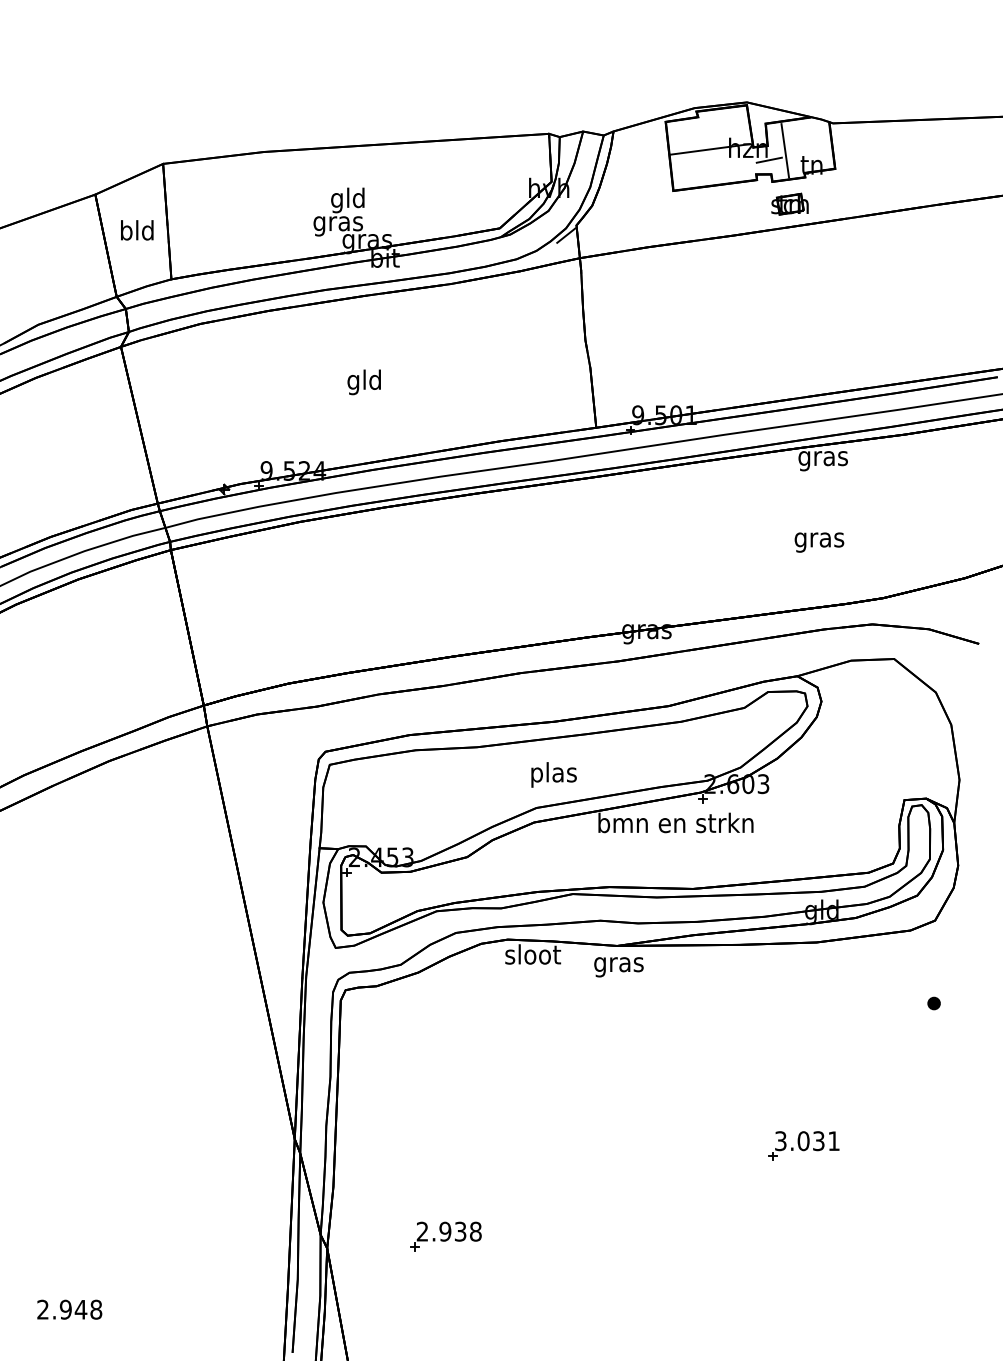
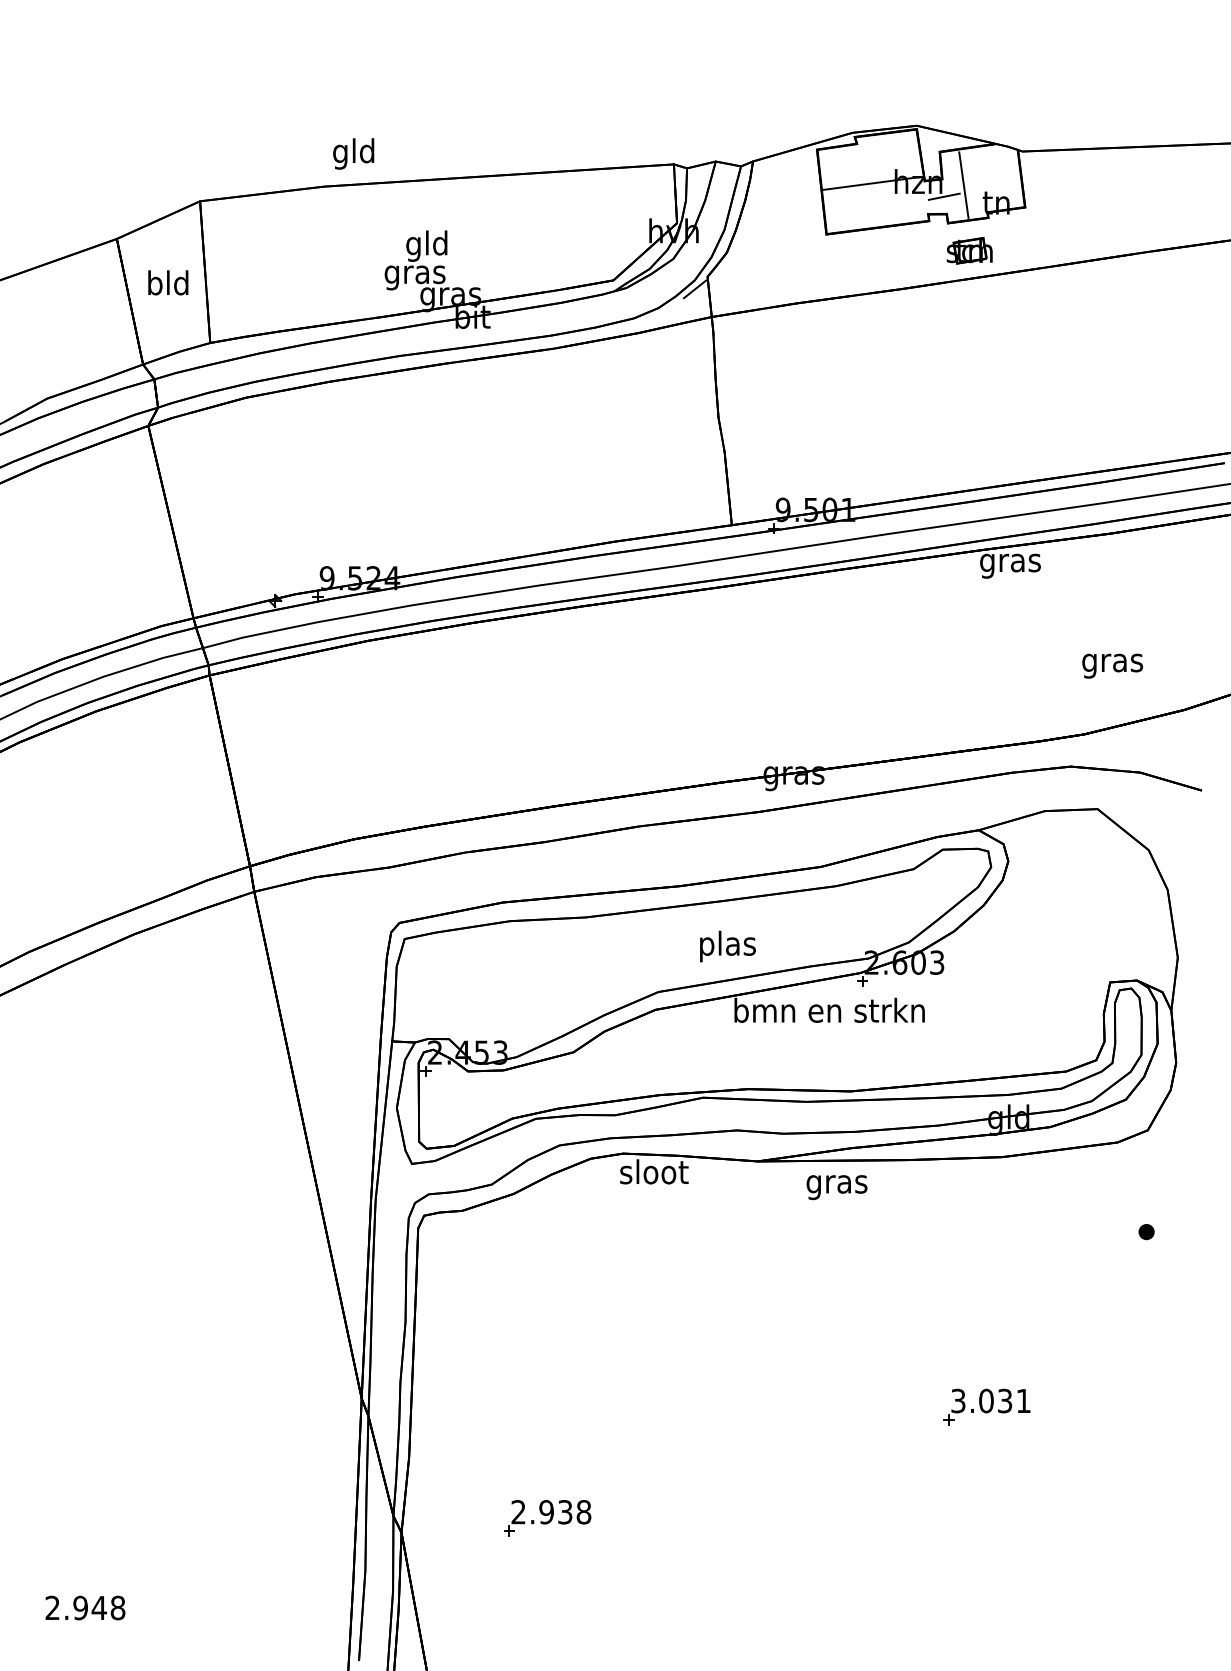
text: (363, 382) -> (352, 154), moved
text: (819, 542) -> (1112, 666), moved
text: (553, 774) -> (727, 945), moved
text: (618, 967) -> (836, 1187), moved

